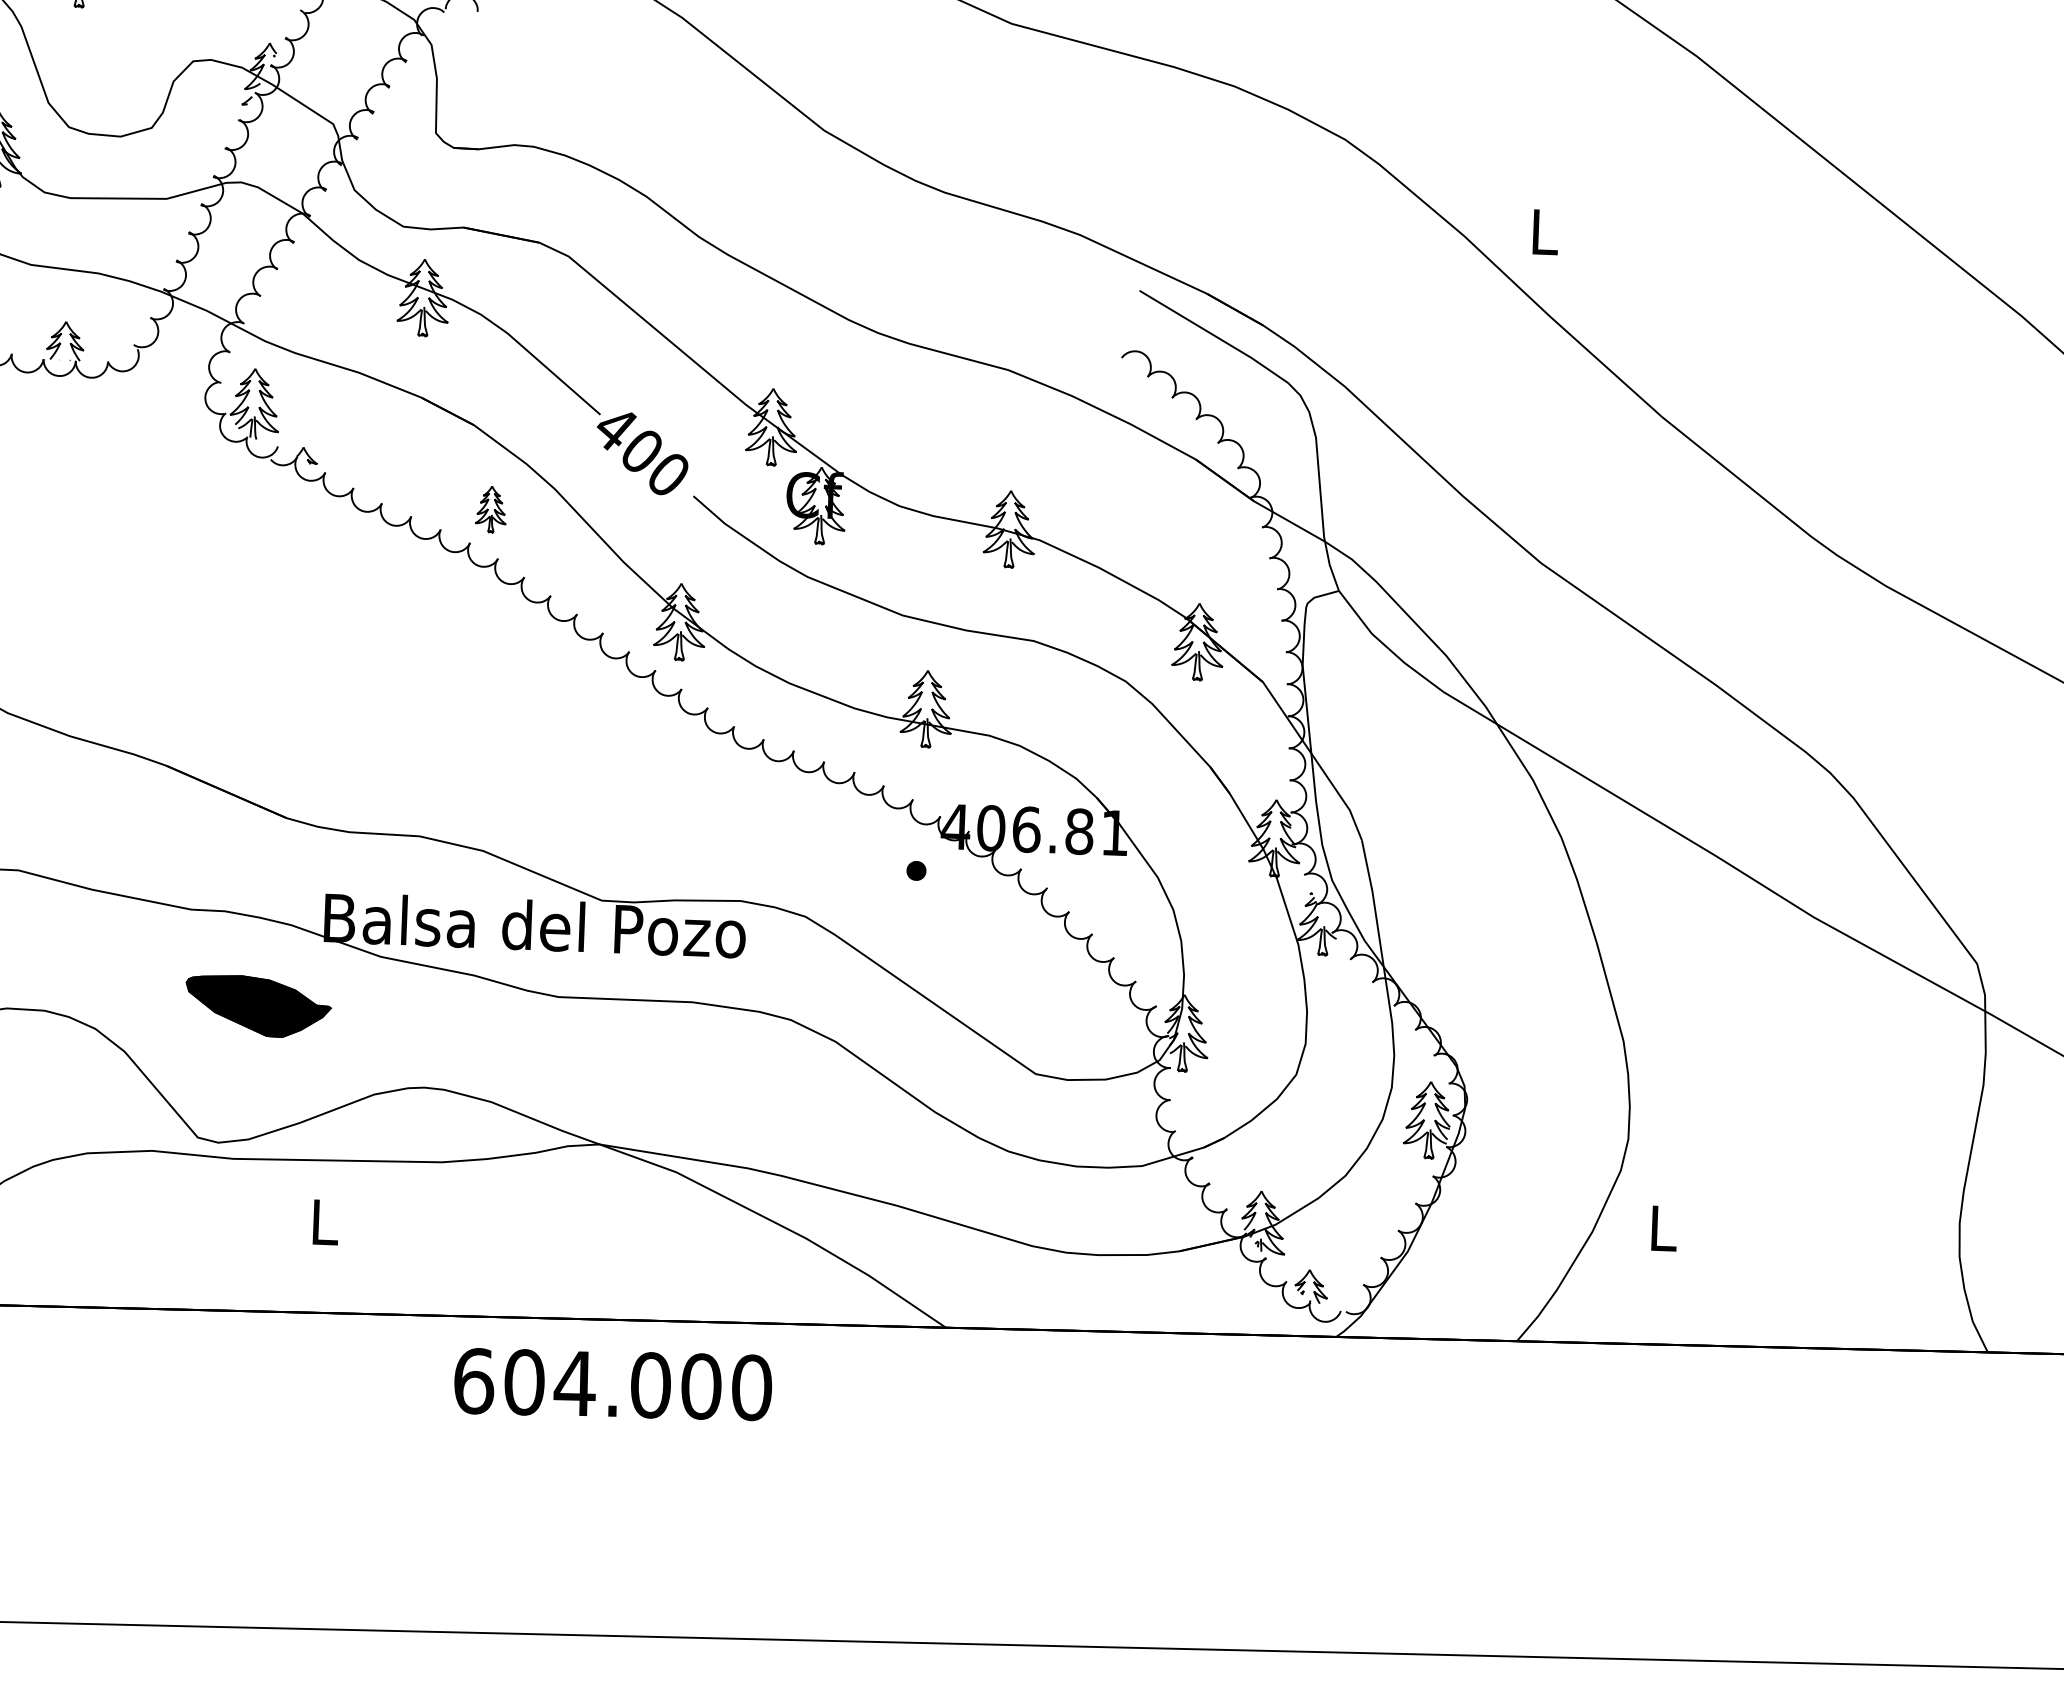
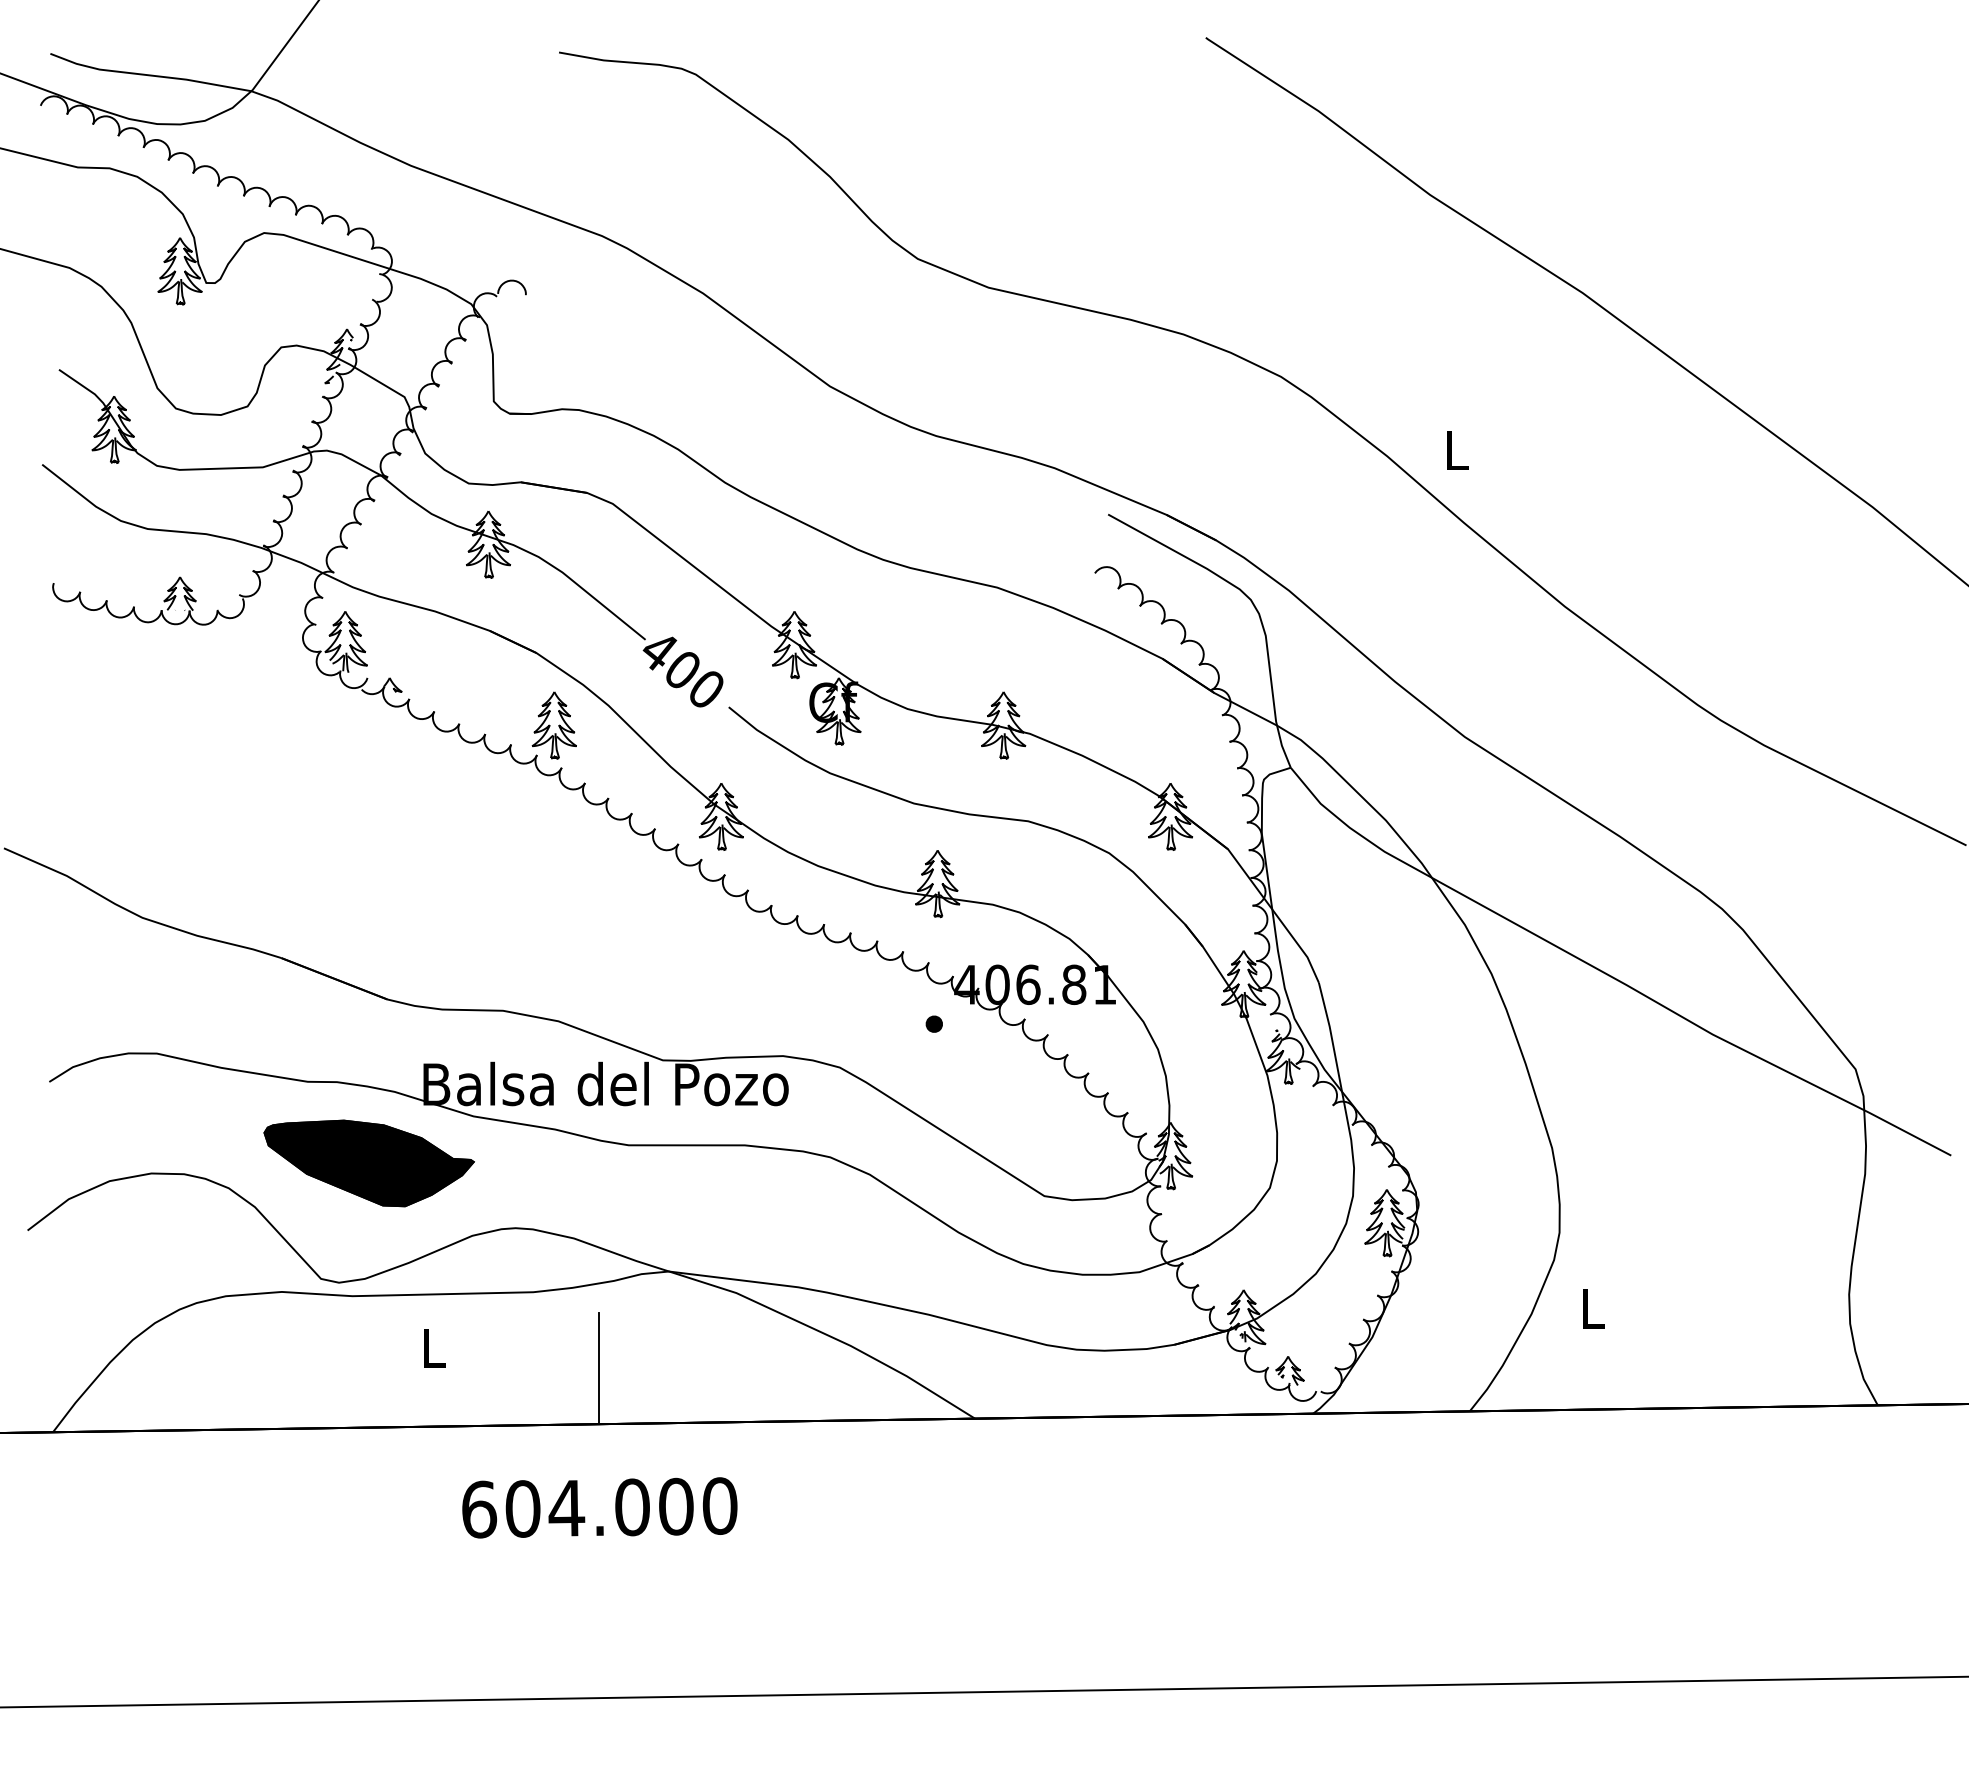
part: (490, 509) -> (553, 725), size x1.67
part: (257, 1006) -> (368, 1163), size x1.67
line: (515, 1253) -> (599, 1368), added
text: (612, 1384) -> (599, 1507), moved

